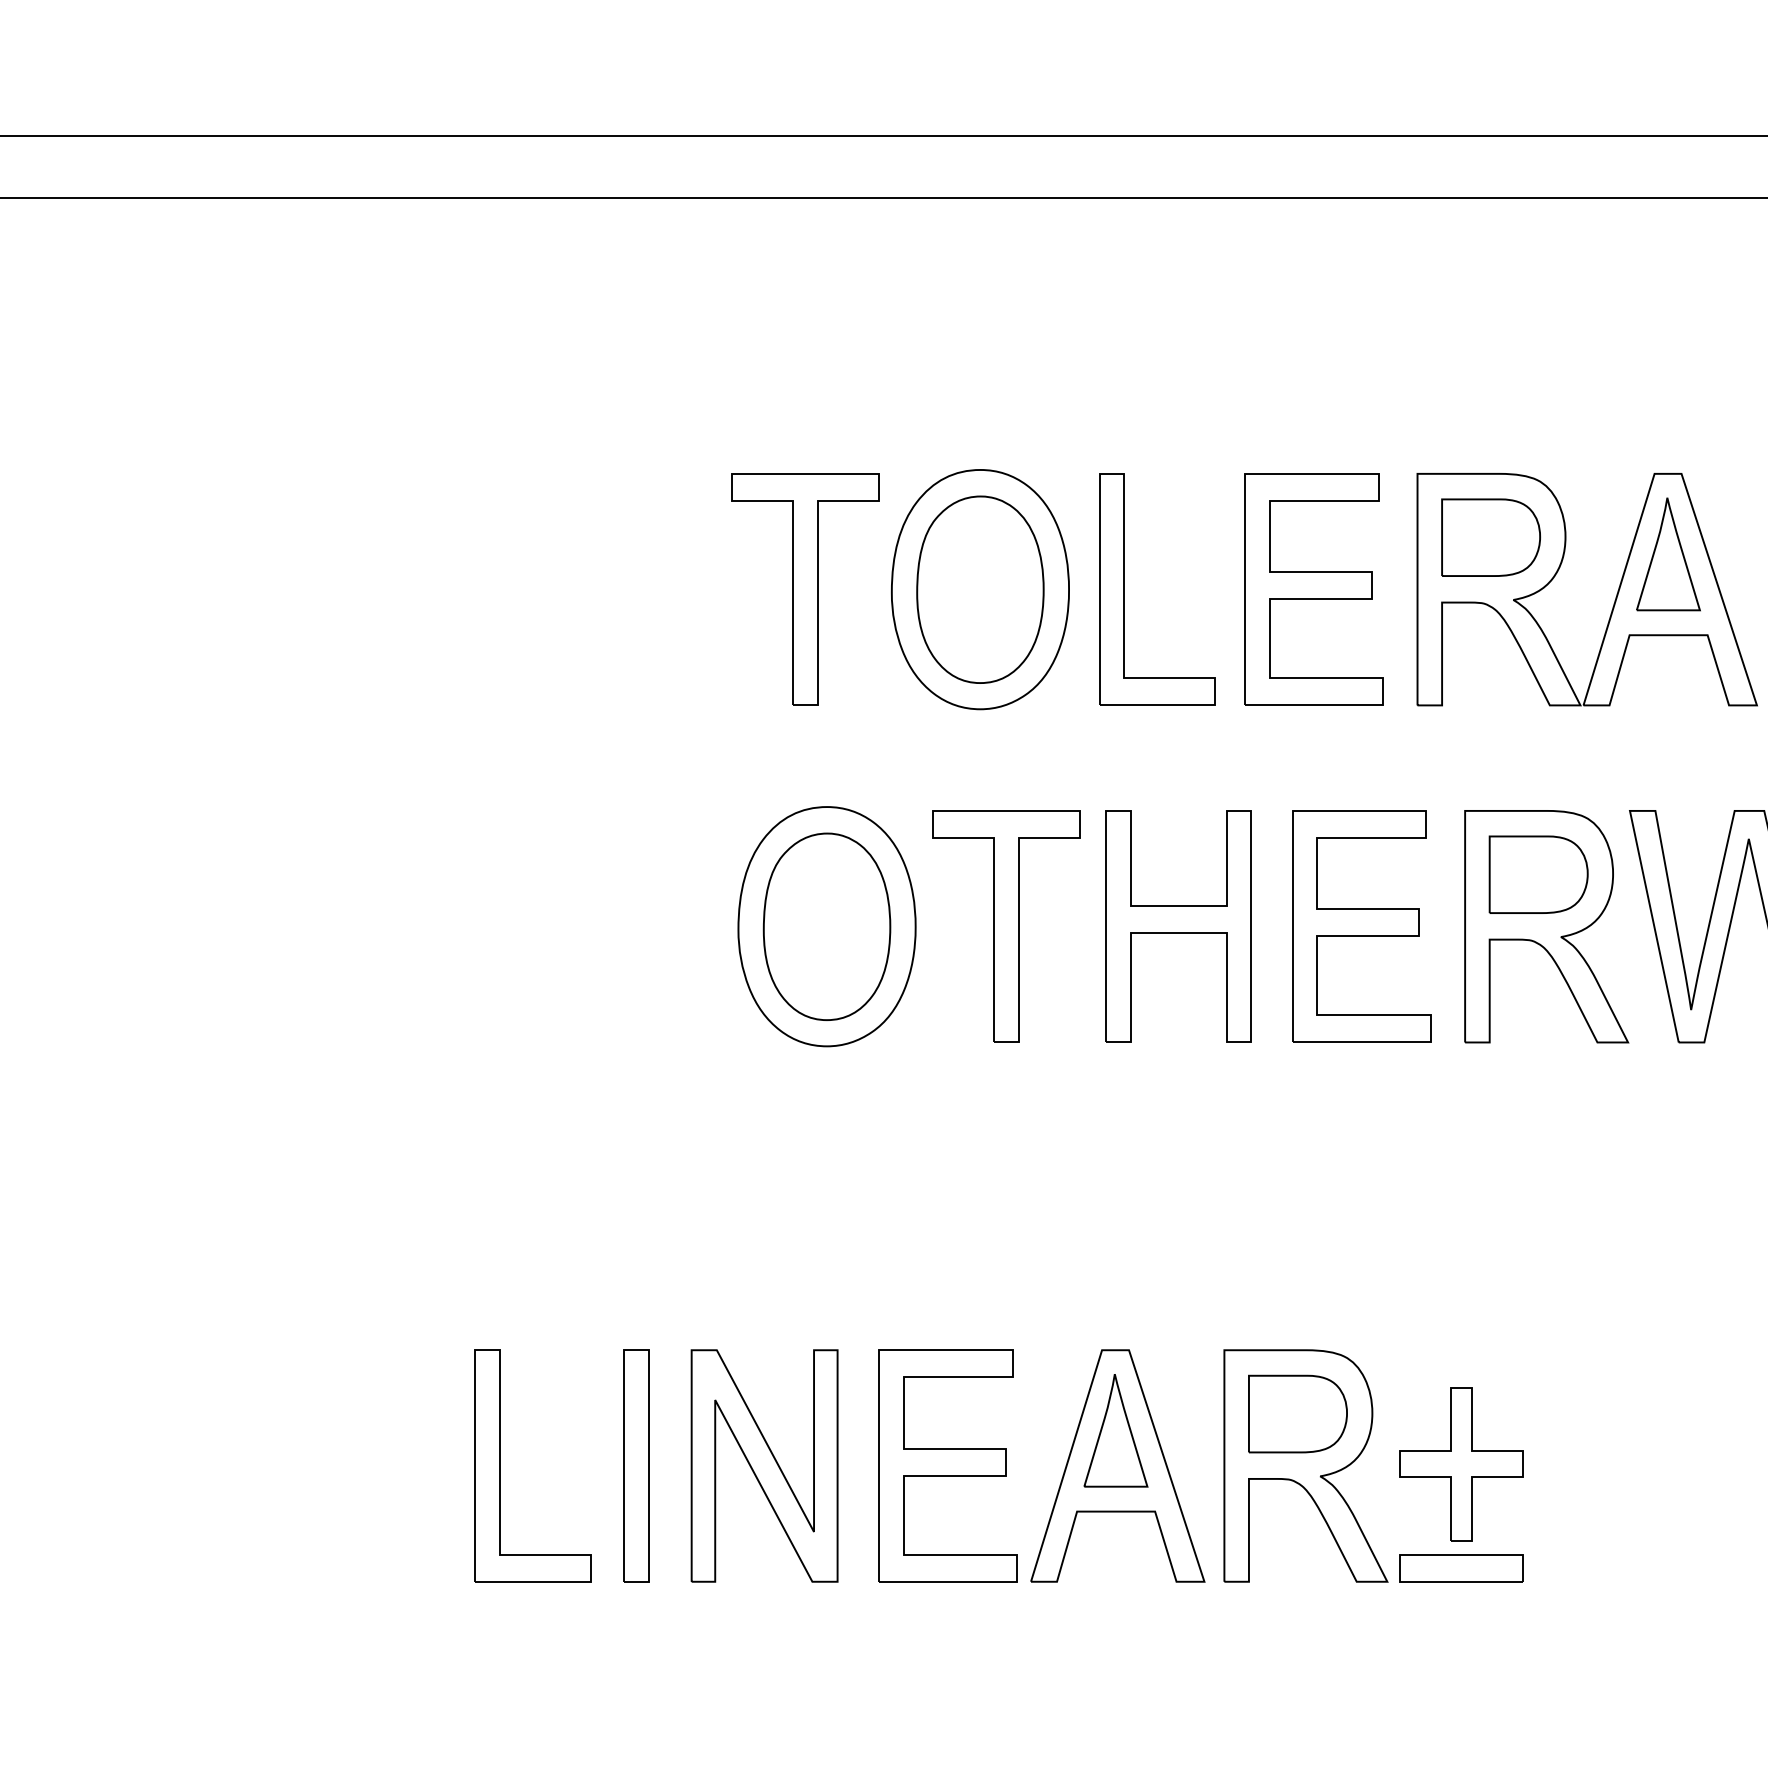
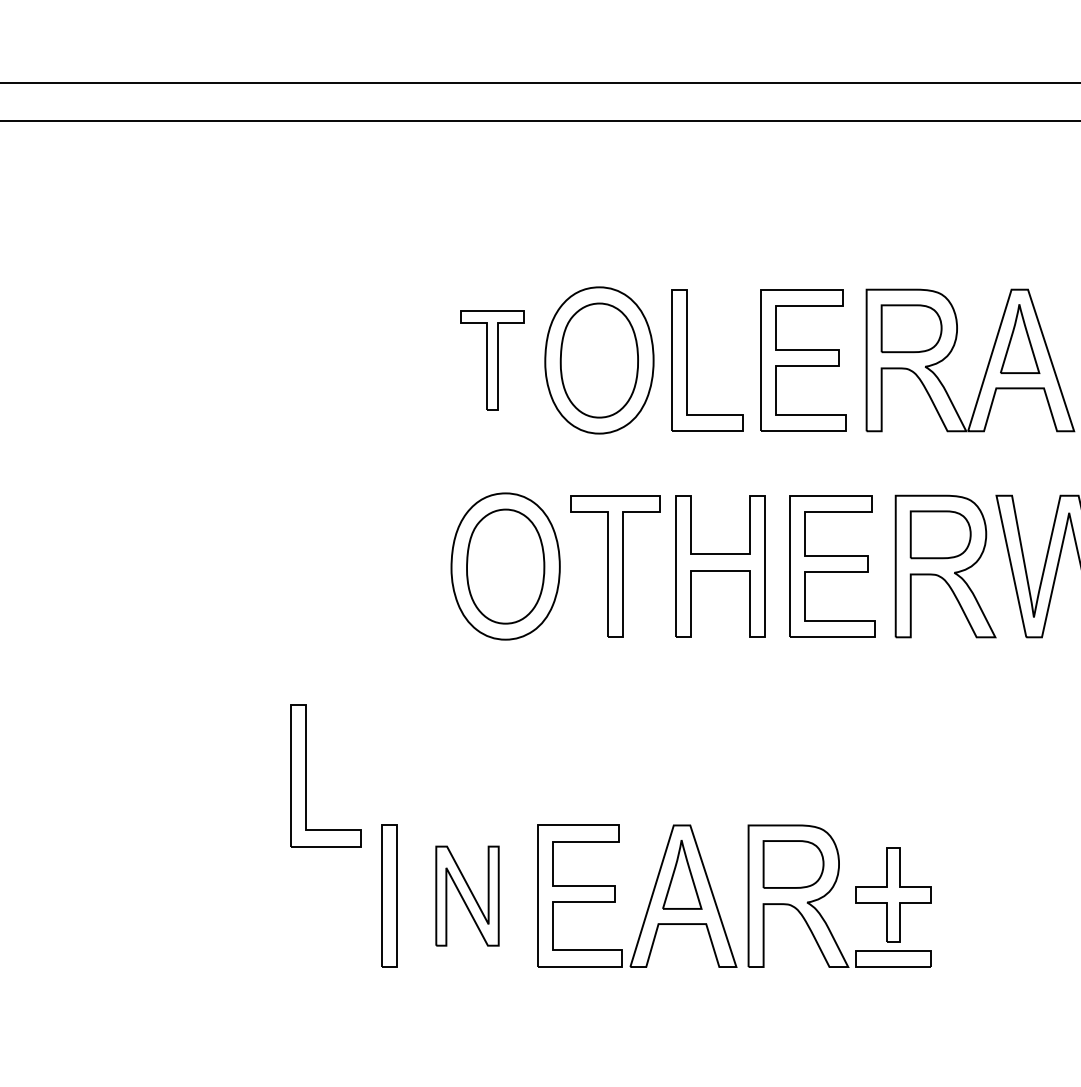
part: (805, 589) -> (492, 360), size x0.7
part: (501, 1464) -> (306, 775), moved
part: (764, 1464) -> (467, 895), size x0.7

